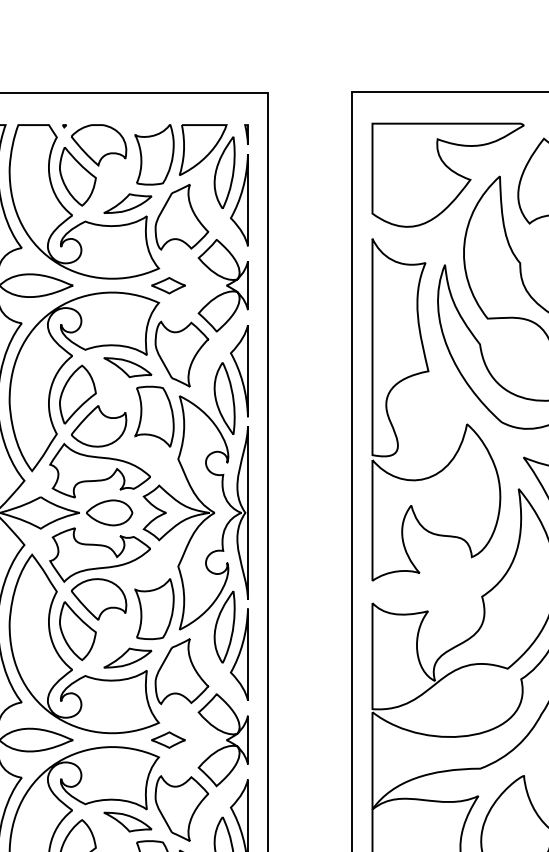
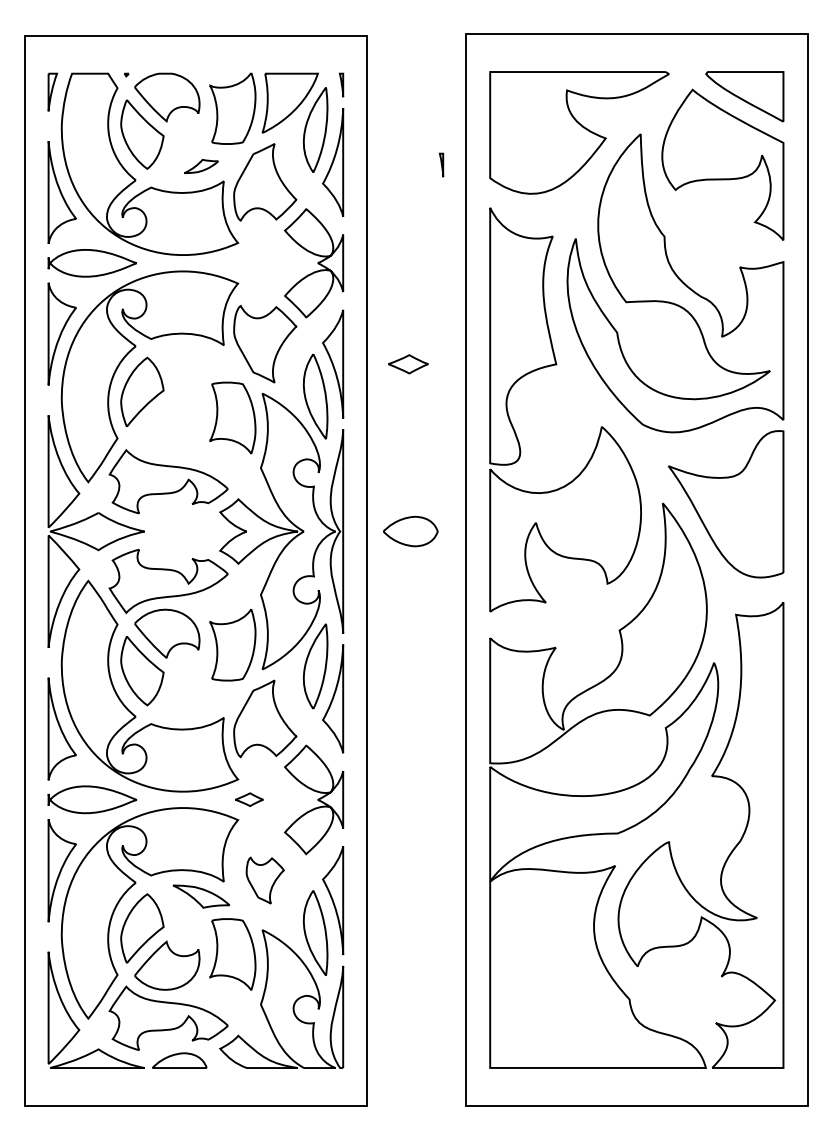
part: (331, 202) -> (441, 164), added
part: (127, 203) -> (201, 166), size x0.6
part: (168, 285) -> (408, 364), moved
part: (127, 367) -> (201, 359), removed
part: (99, 426) -> (167, 429), removed
part: (109, 512) -> (410, 531), moved
part: (127, 657) -> (200, 702), removed
part: (168, 739) -> (249, 799), size x0.7
part: (182, 808) -> (265, 880), size x0.6

